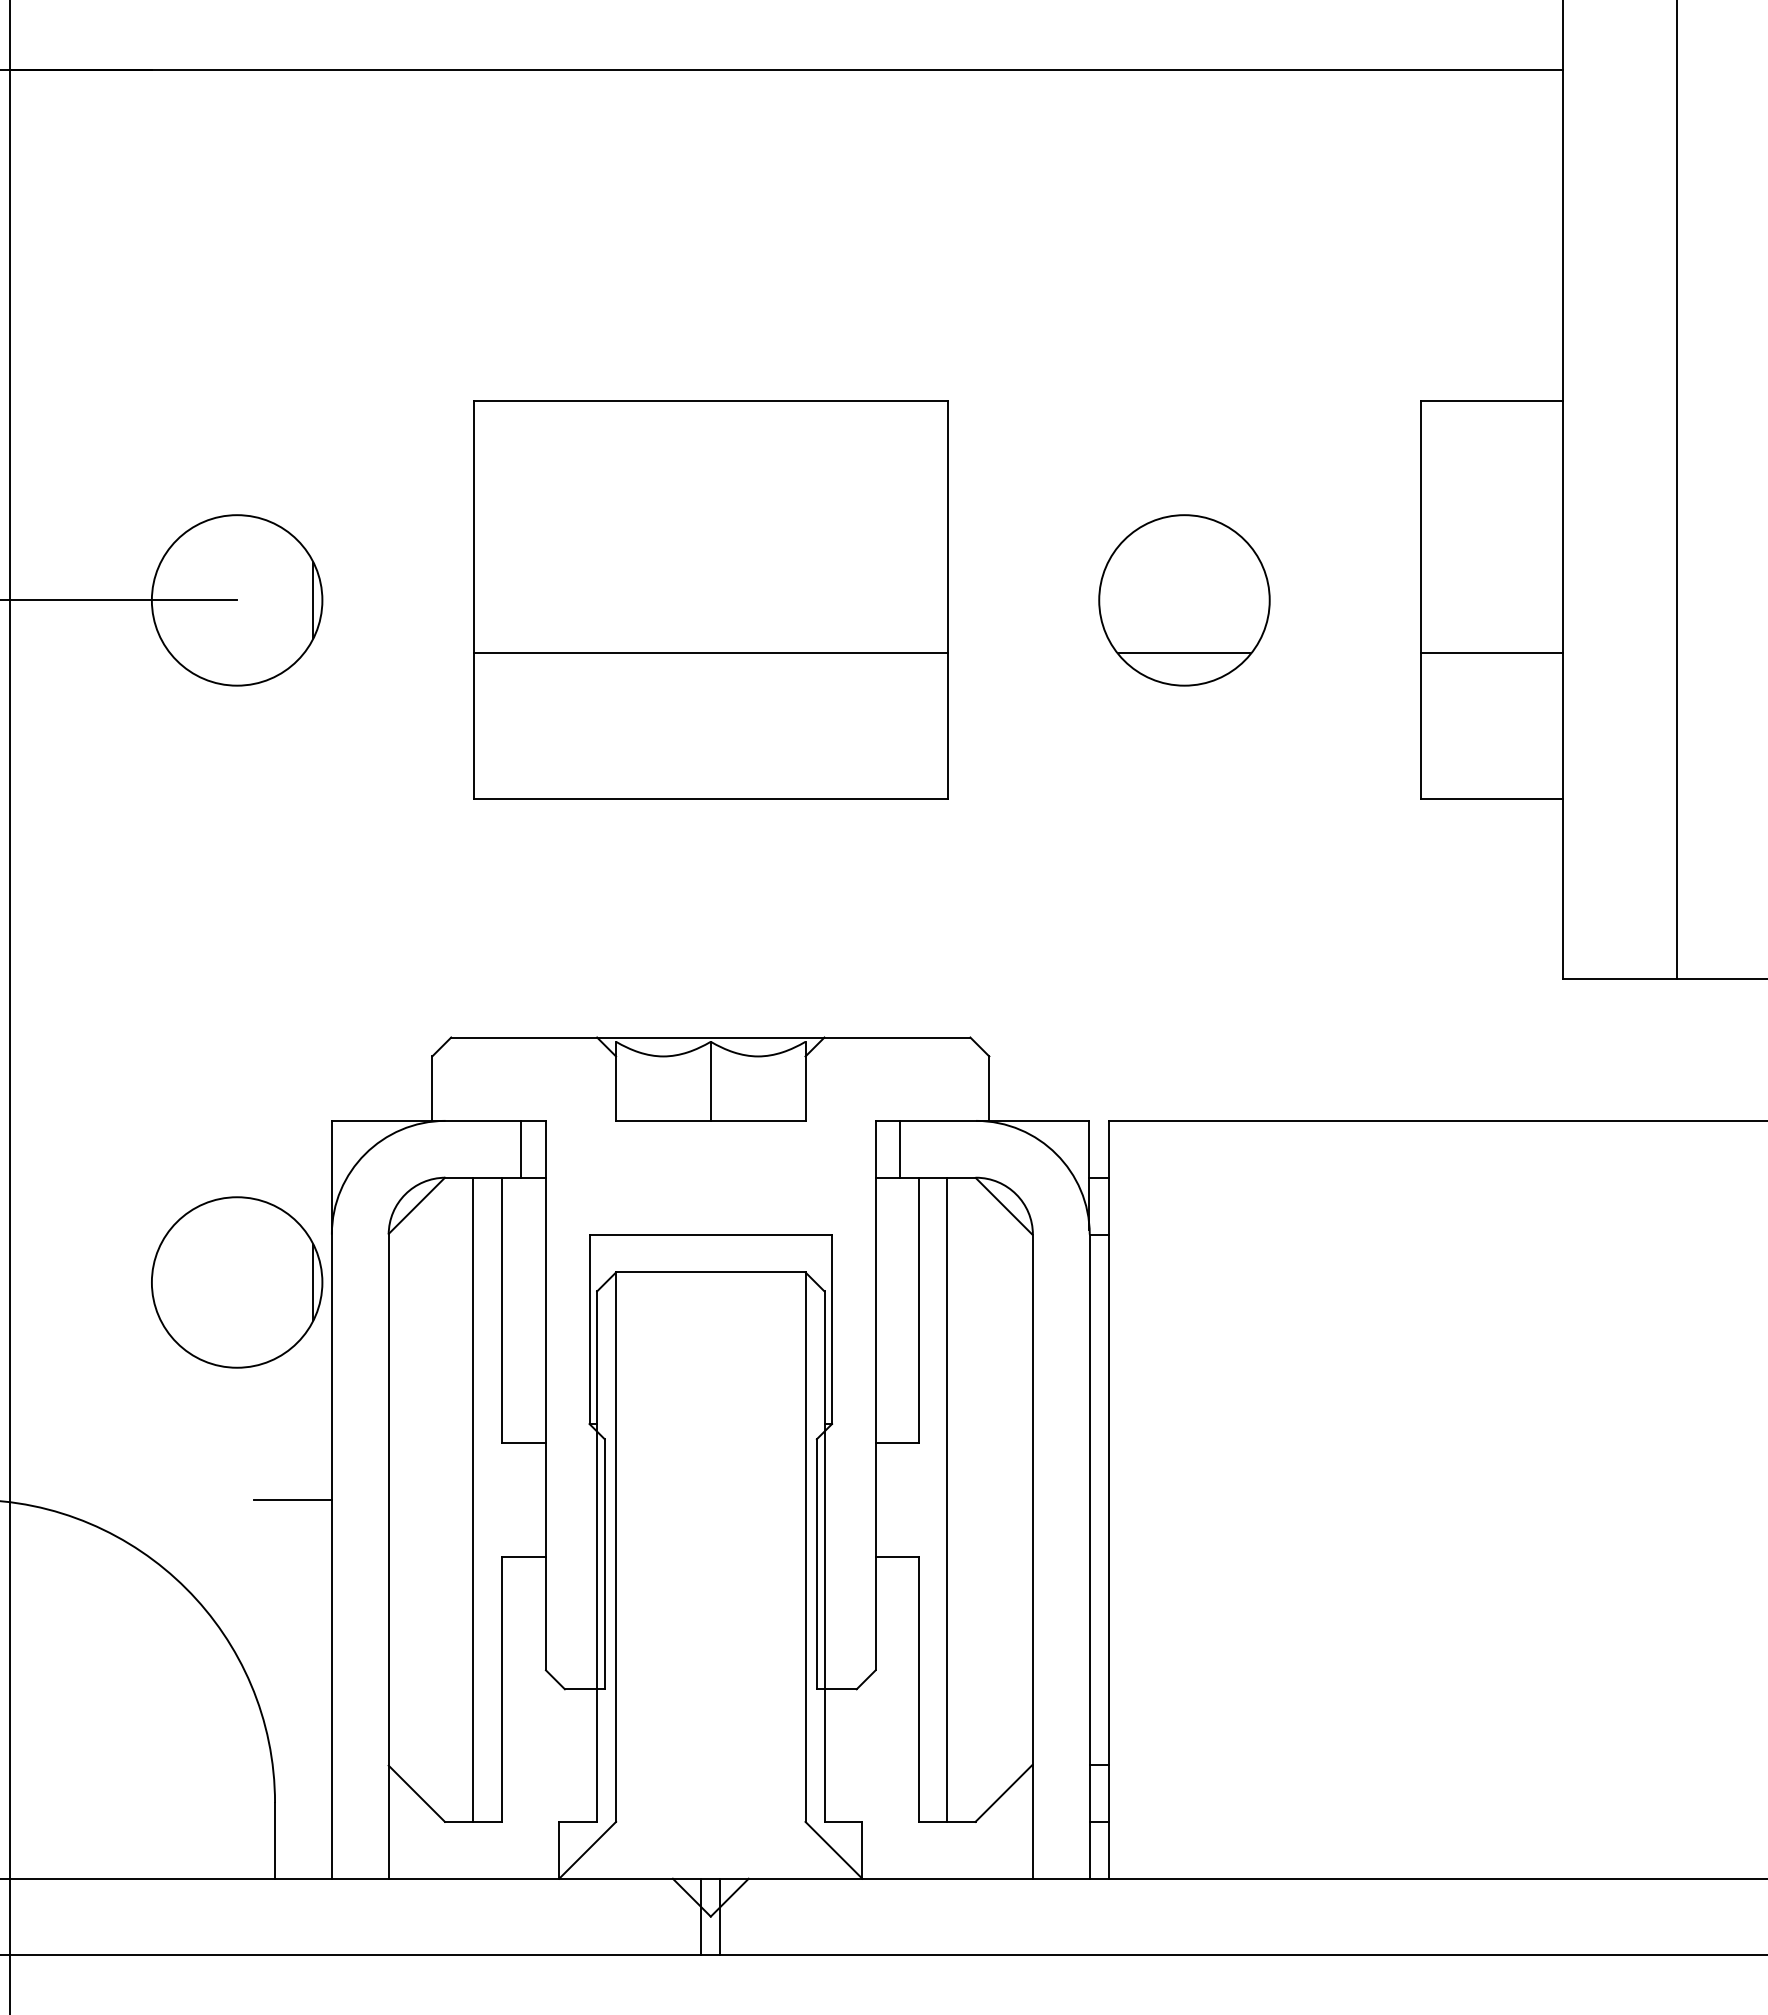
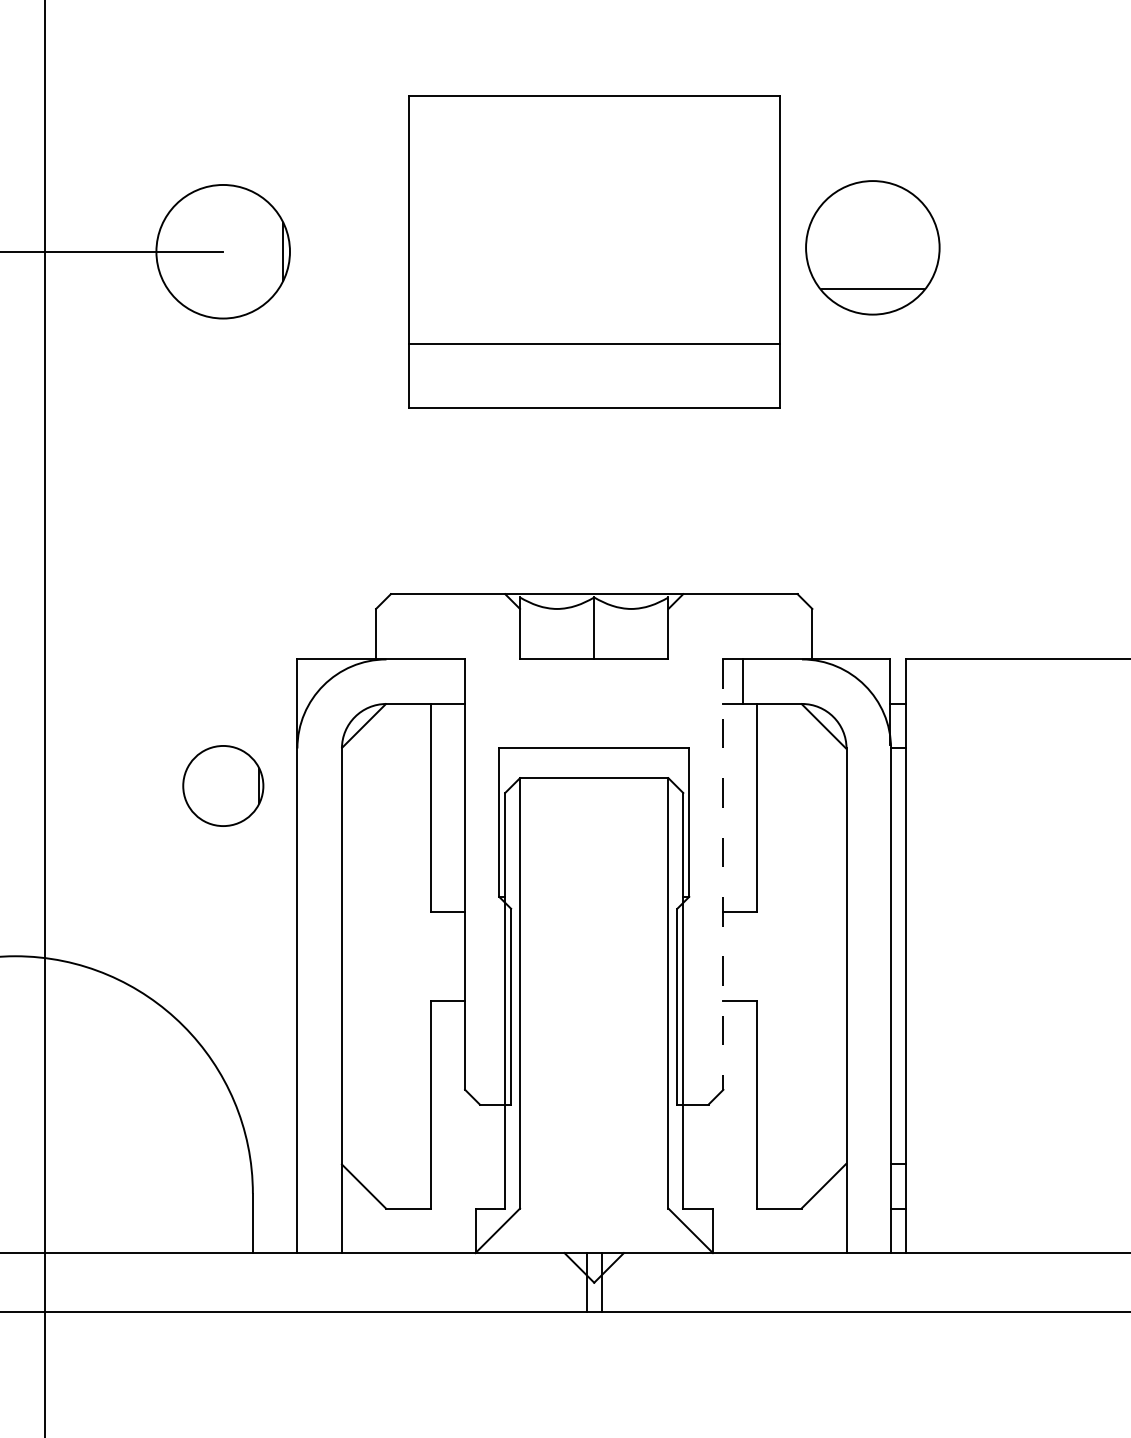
part: (1184, 600) -> (872, 247), moved
line: (710, 653) -> (593, 344), moved
line: (521, 1148) -> (445, 681), removed
part: (237, 1282) -> (223, 786), size x0.6
line: (875, 1395) -> (723, 874), solid -> dashed
line: (292, 1499) -> (266, 956), removed
line: (473, 1499) -> (408, 956), removed
line: (947, 1499) -> (779, 956), removed

